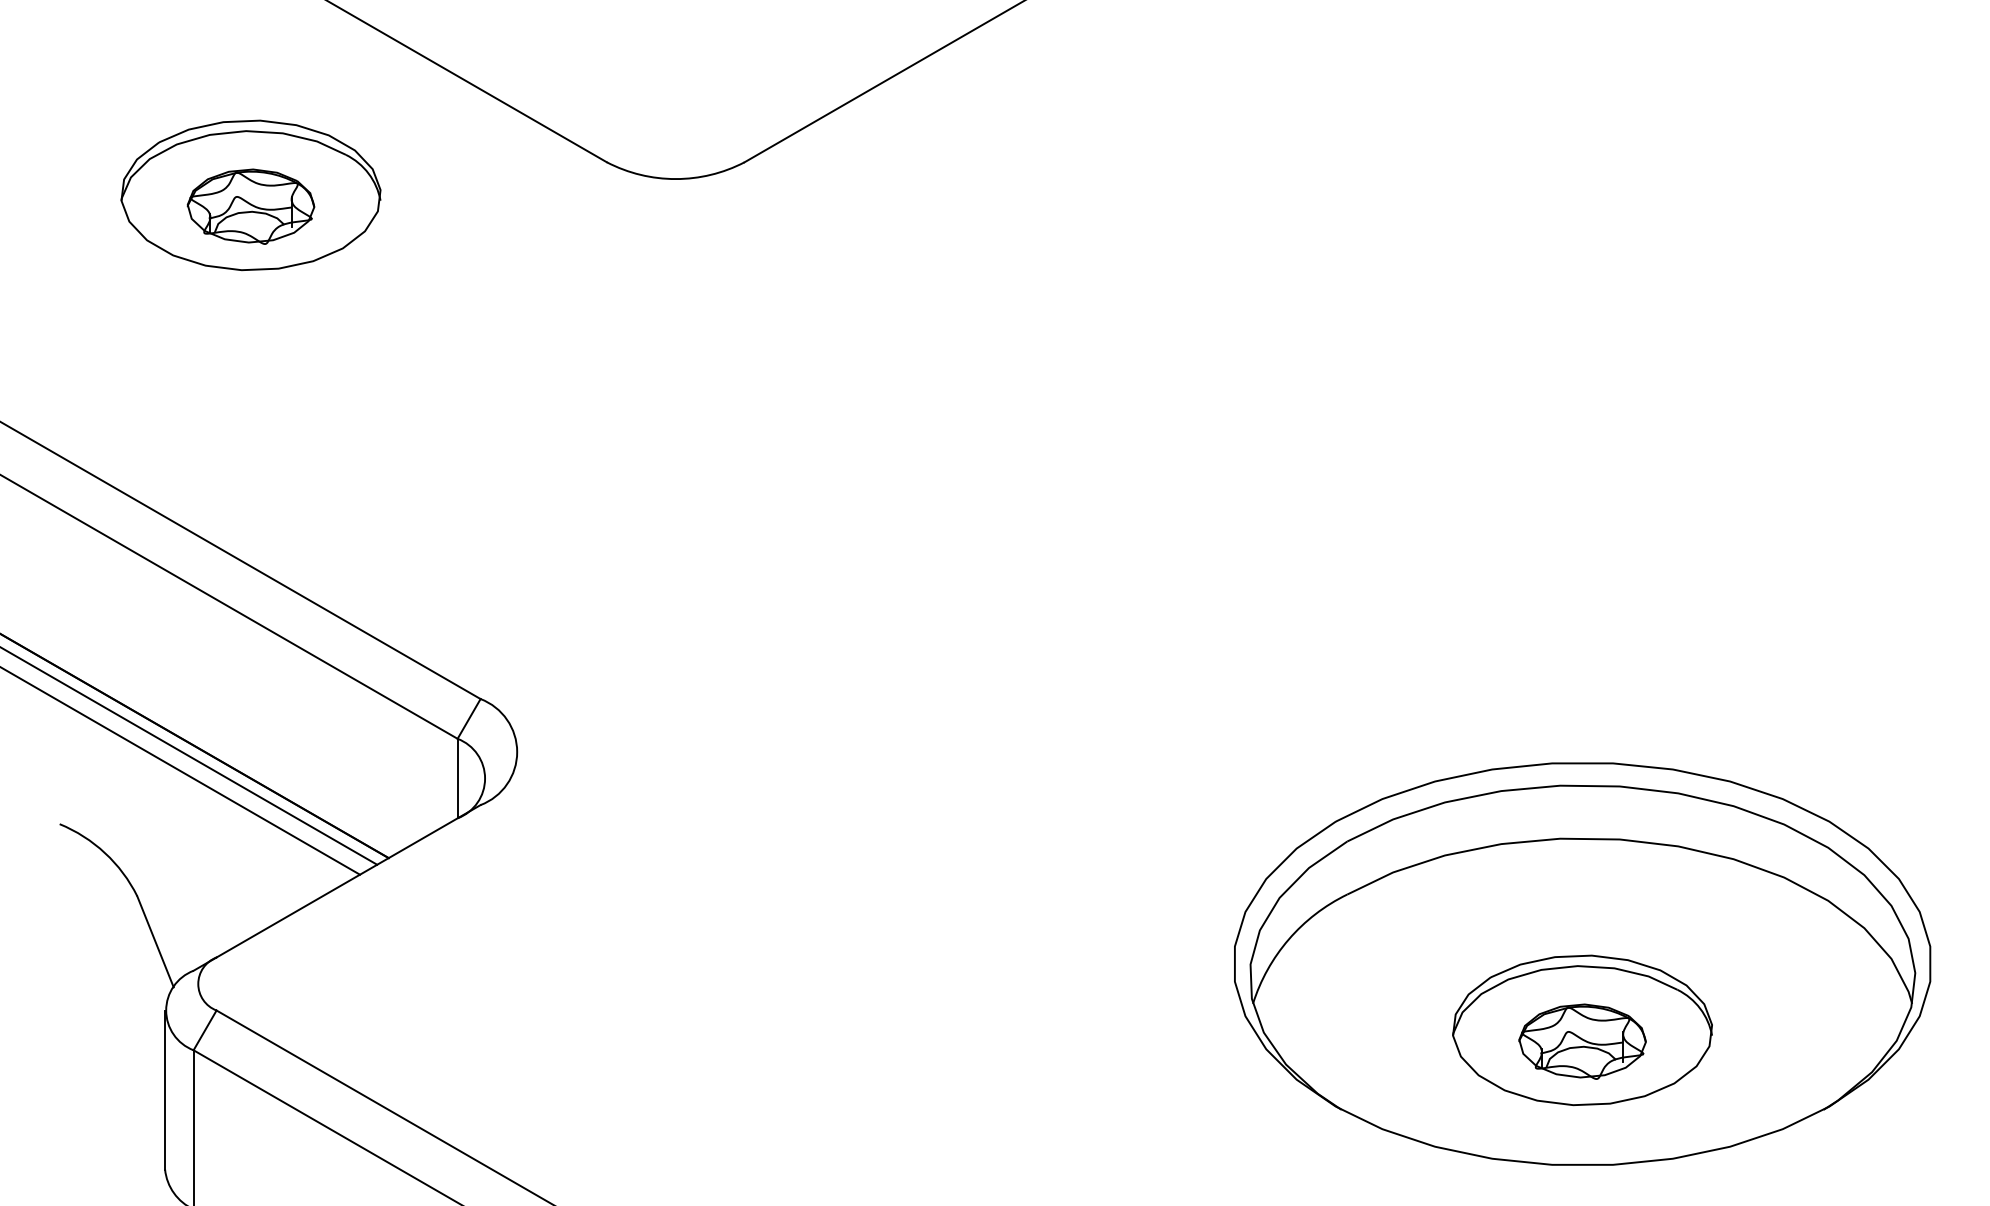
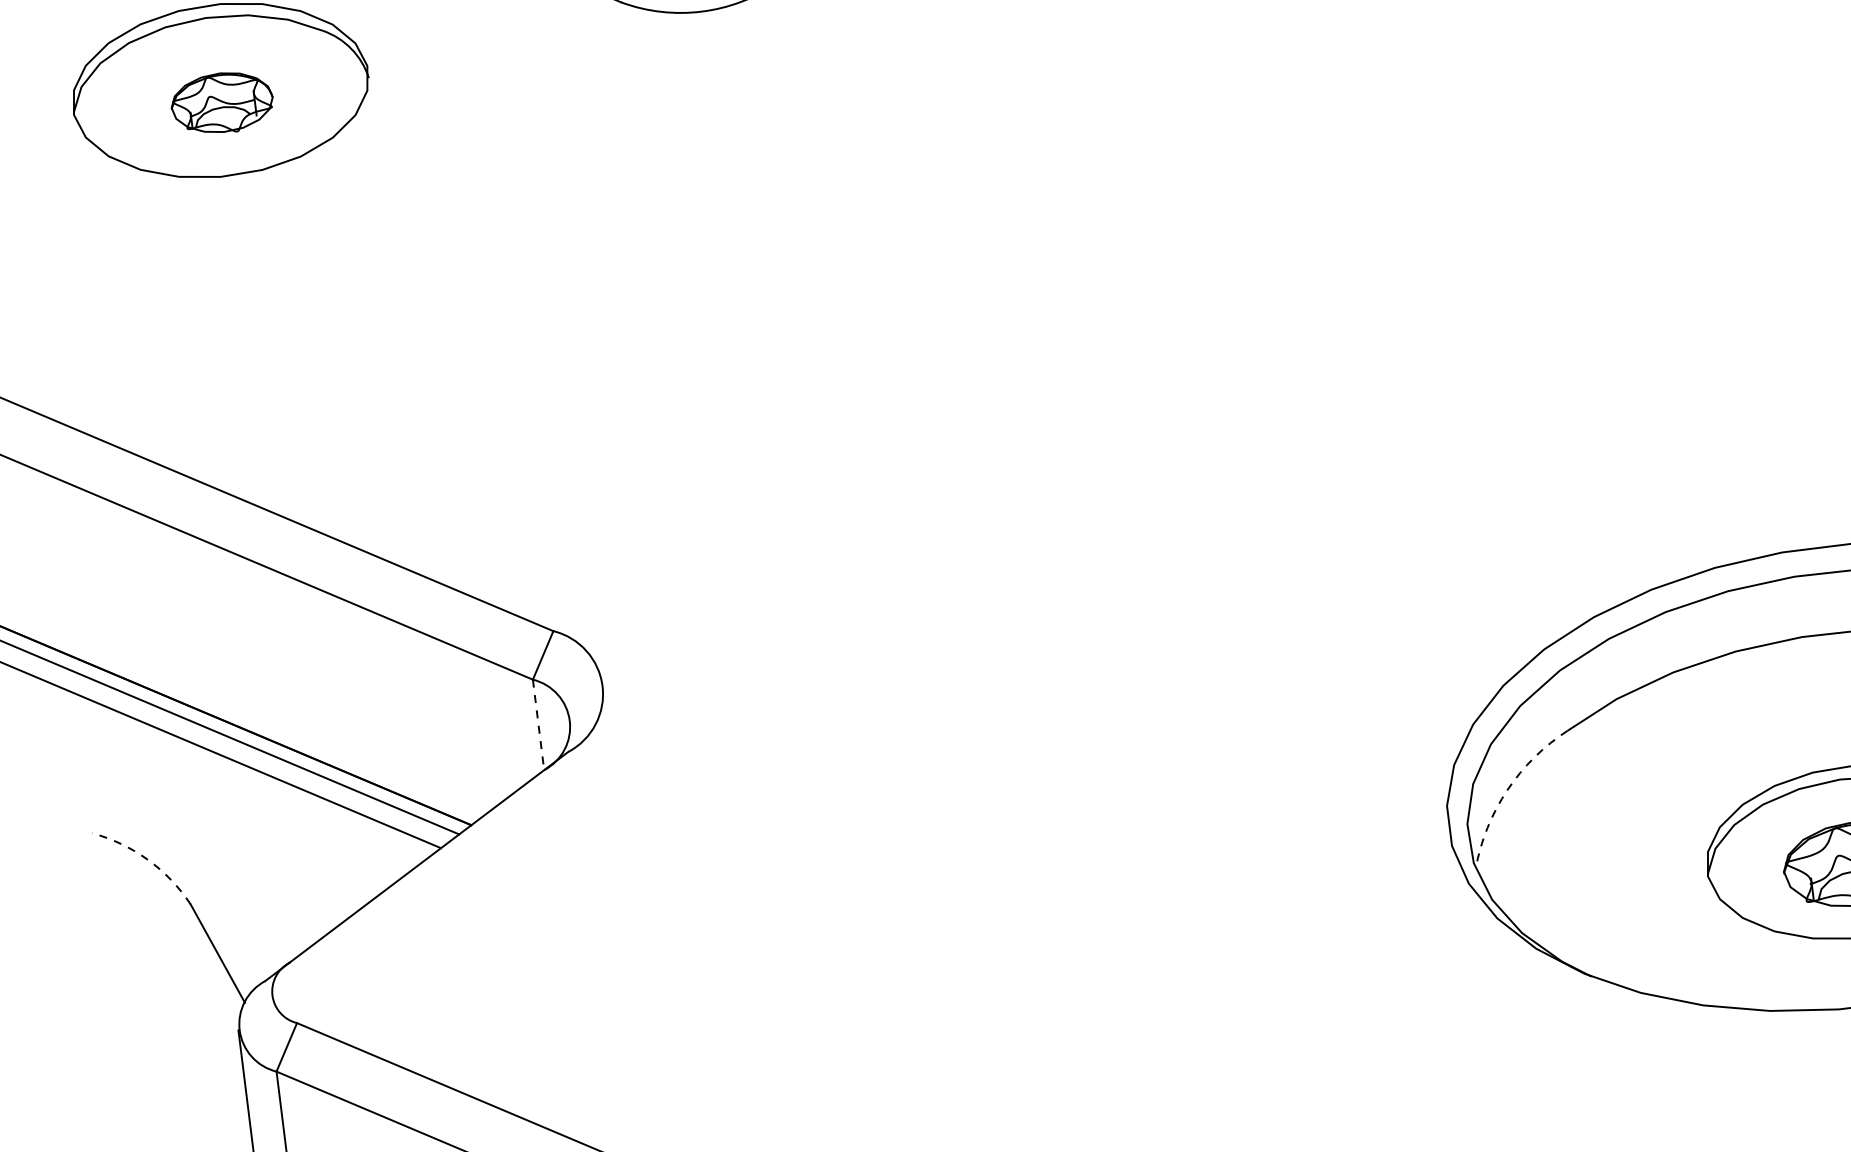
part: (250, 206) -> (221, 103), size x0.7
line: (457, 778) -> (538, 724), solid -> dashed
arc: (105, 853) -> (148, 860), solid -> dashed
arc: (1288, 939) -> (1507, 790), solid -> dashed

